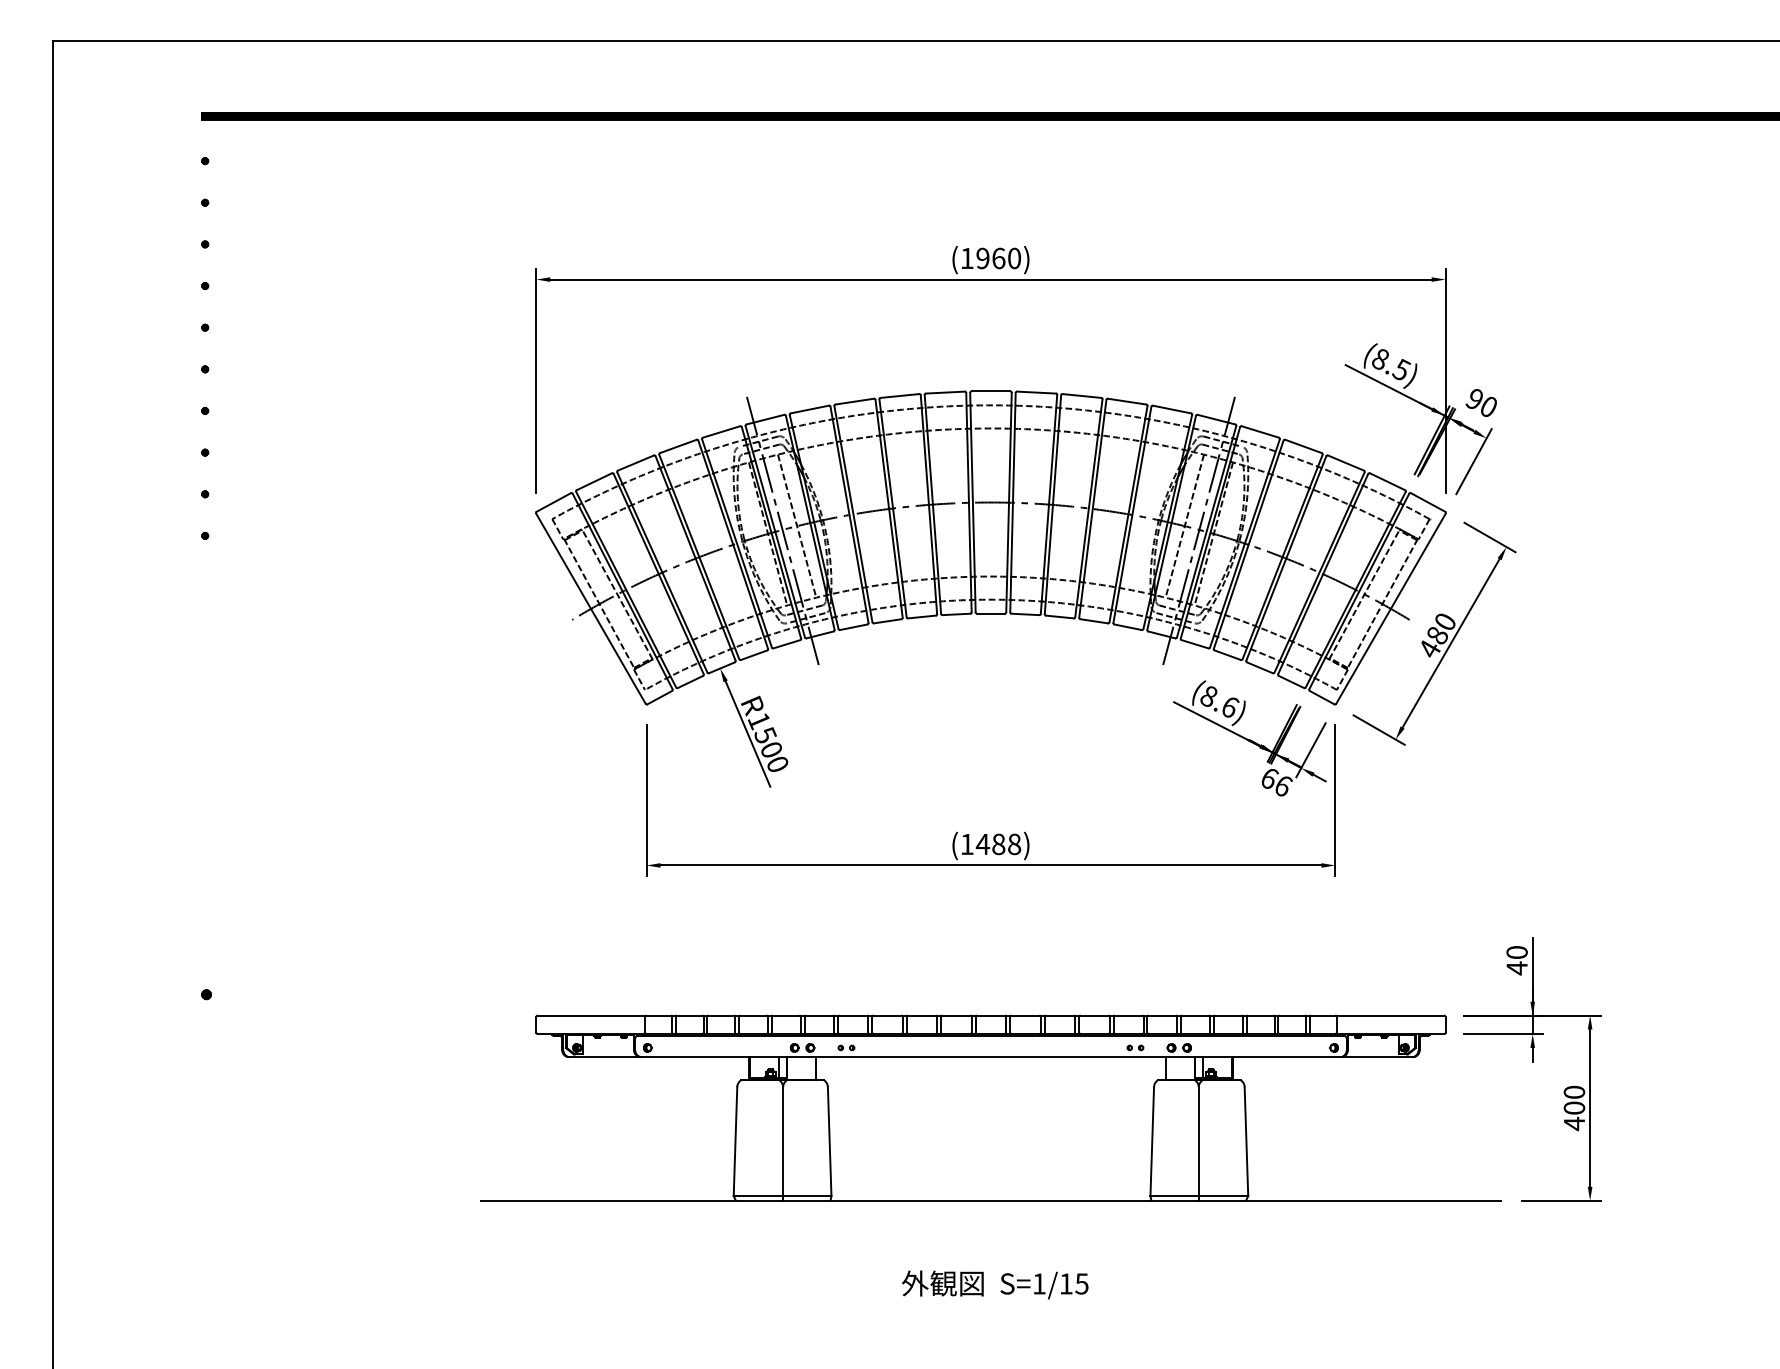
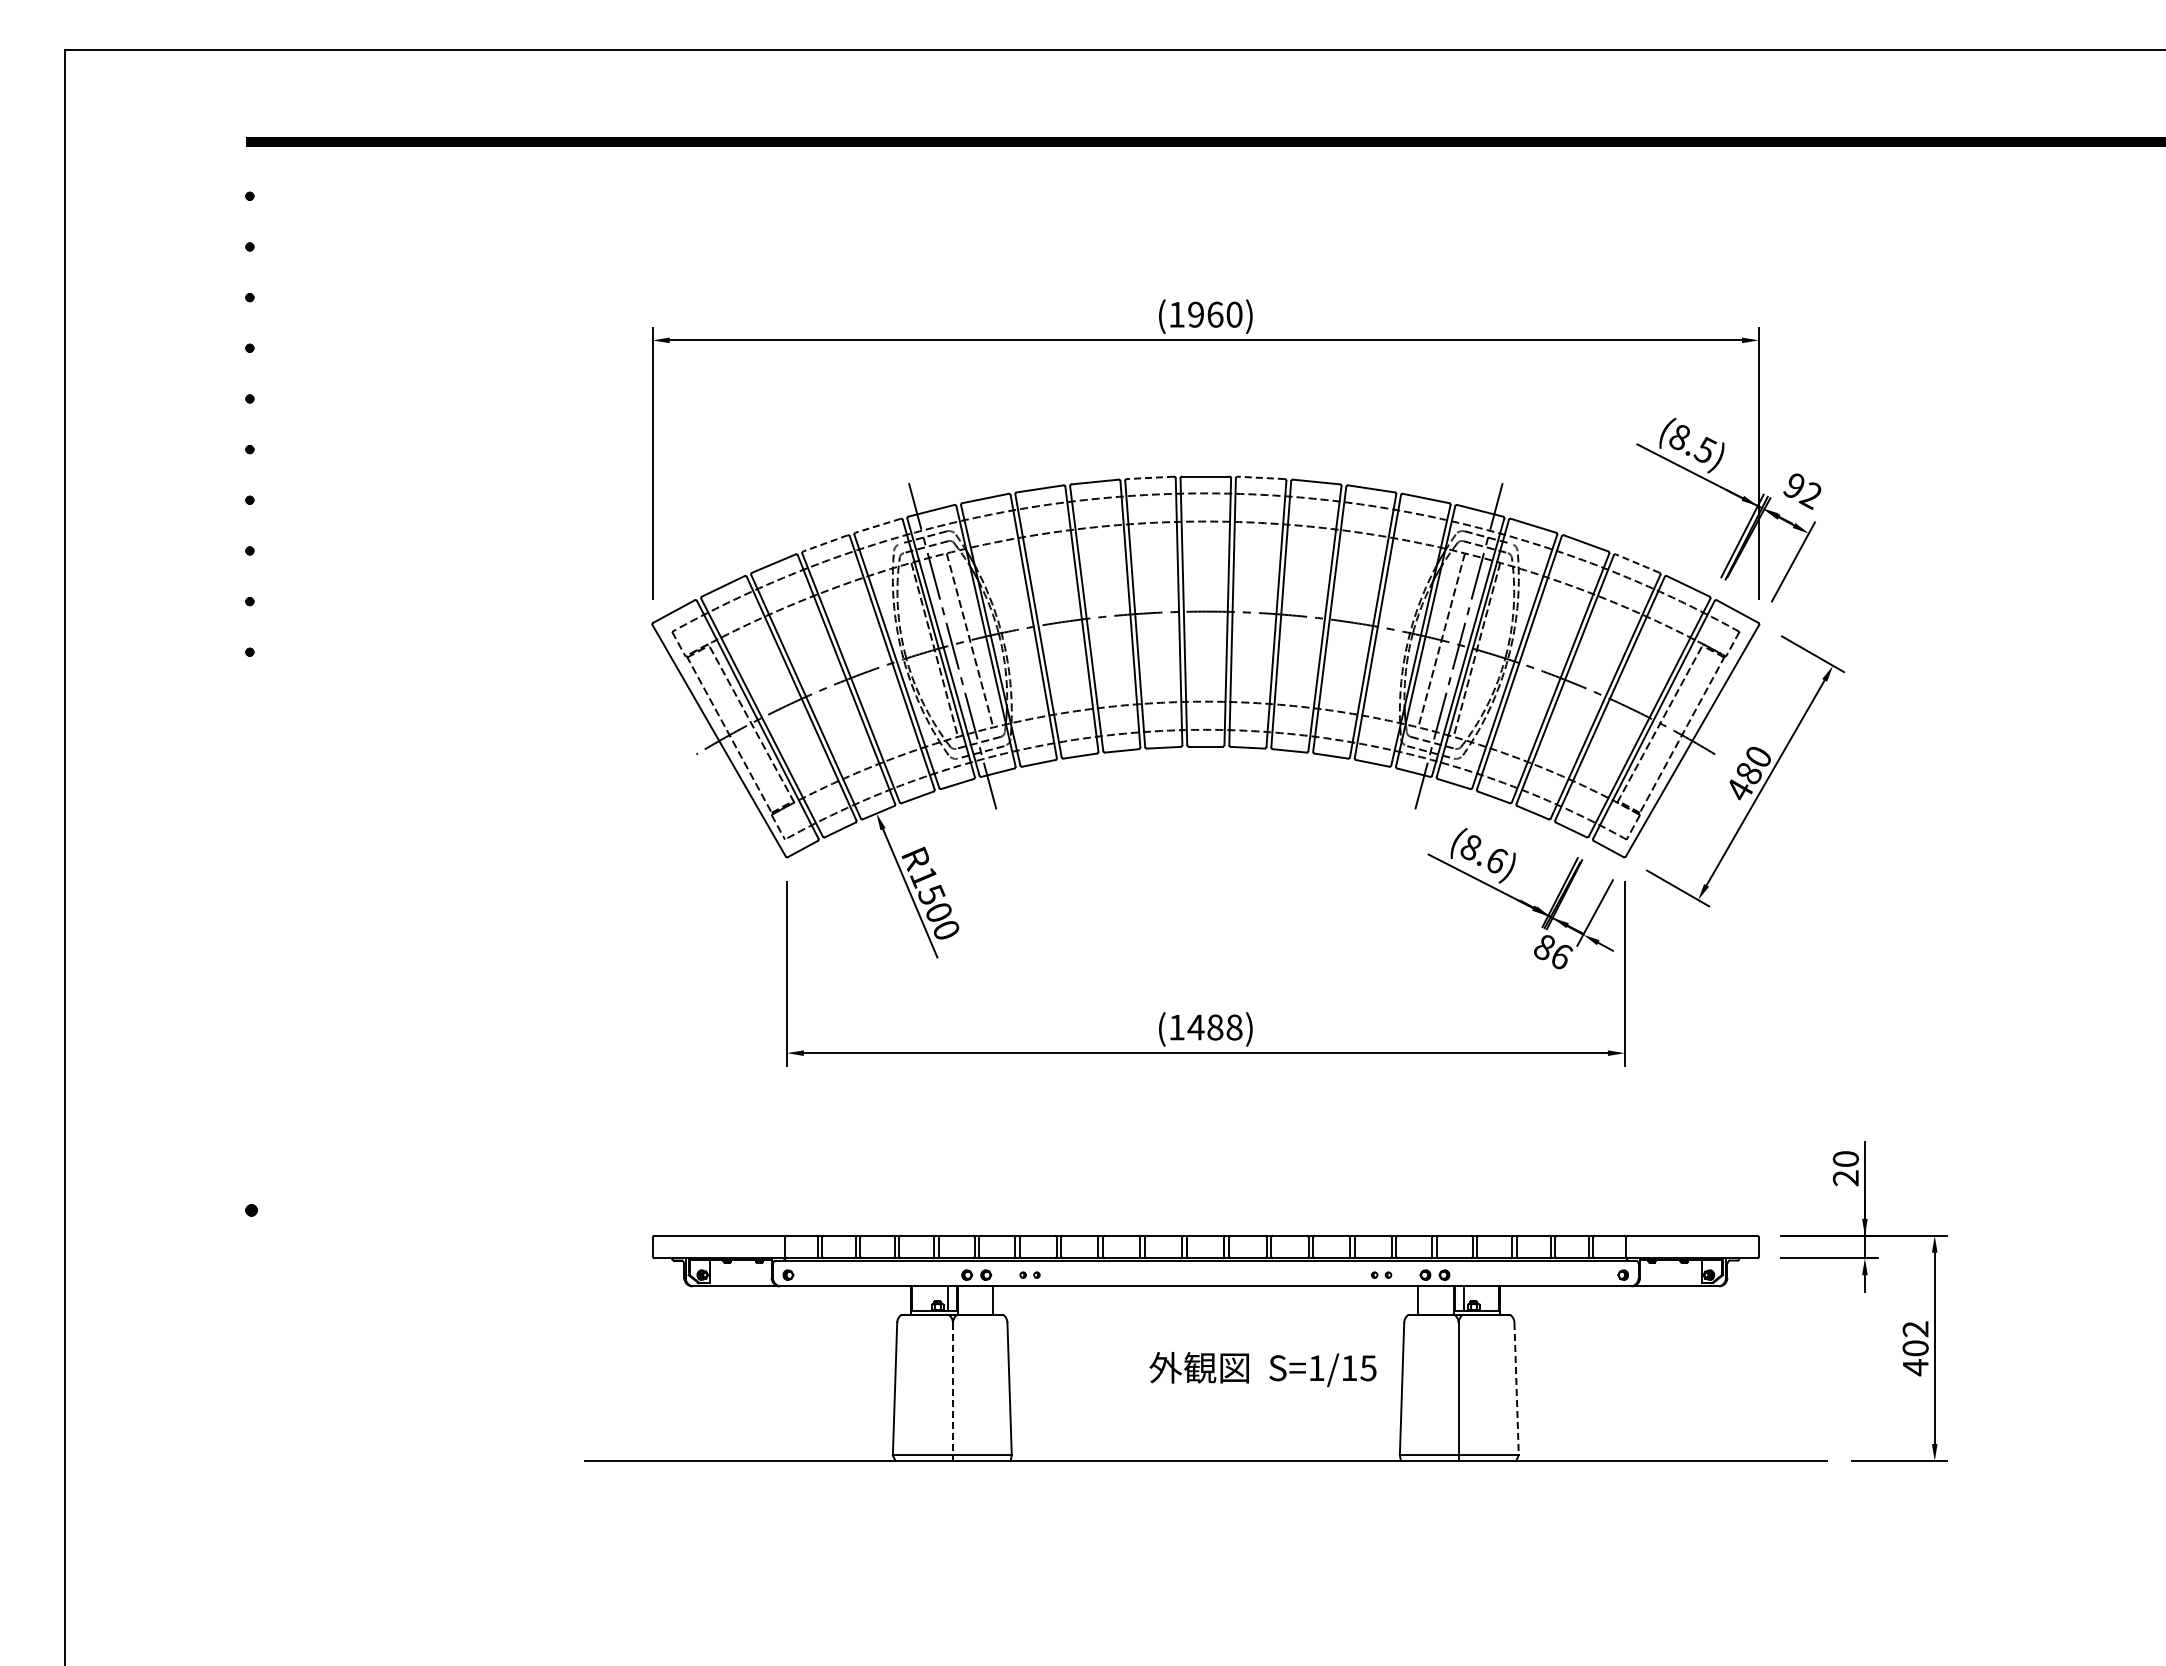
line: (945, 392) -> (1150, 477), solid -> dashed
line: (1036, 392) -> (1261, 477), solid -> dashed
text: (1487, 407) -> (1809, 495), 90 -> 92
line: (721, 431) -> (878, 525), solid -> dashed
line: (678, 446) -> (825, 543), solid -> dashed
line: (1345, 462) -> (1637, 563), solid -> dashed
text: (1270, 778) -> (1545, 947), 66 -> 86
text: (1516, 968) -> (1845, 1178), 40 -> 20
text: (1574, 1092) -> (1915, 1329), 400 -> 402
line: (1246, 1141) -> (1516, 1389), solid -> dashed
line: (783, 1143) -> (953, 1391), solid -> dashed
text: (994, 1284) -> (1262, 1369), moved

